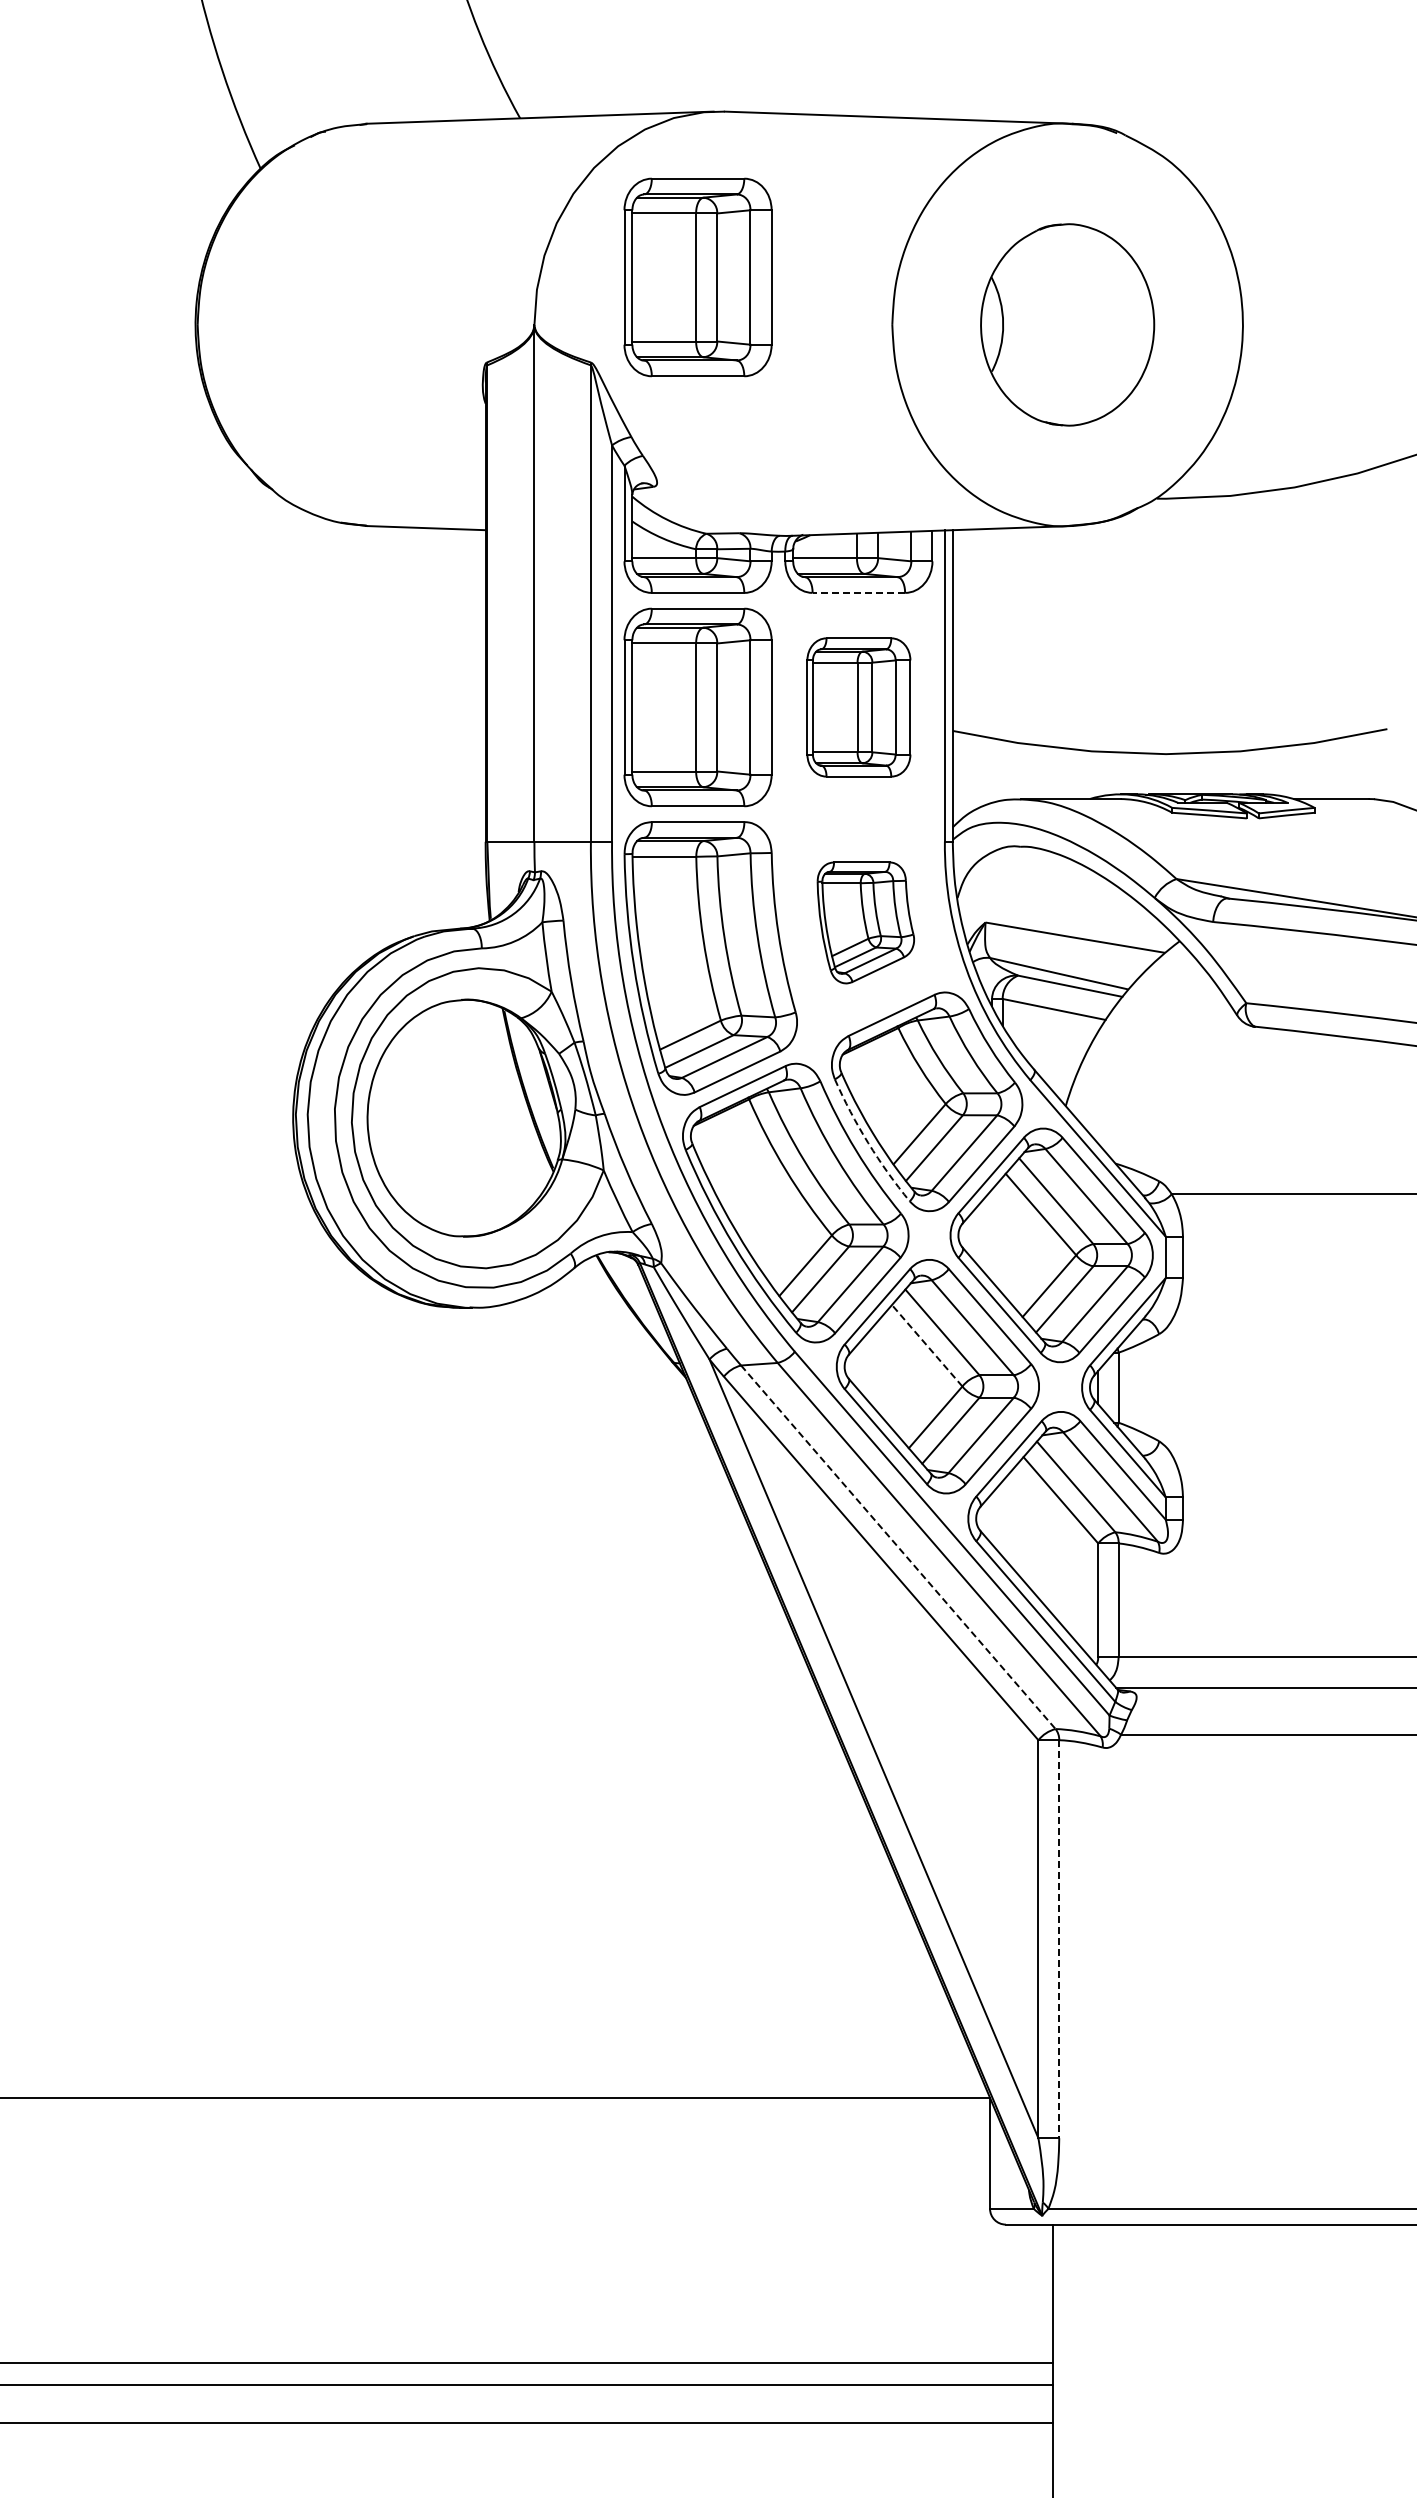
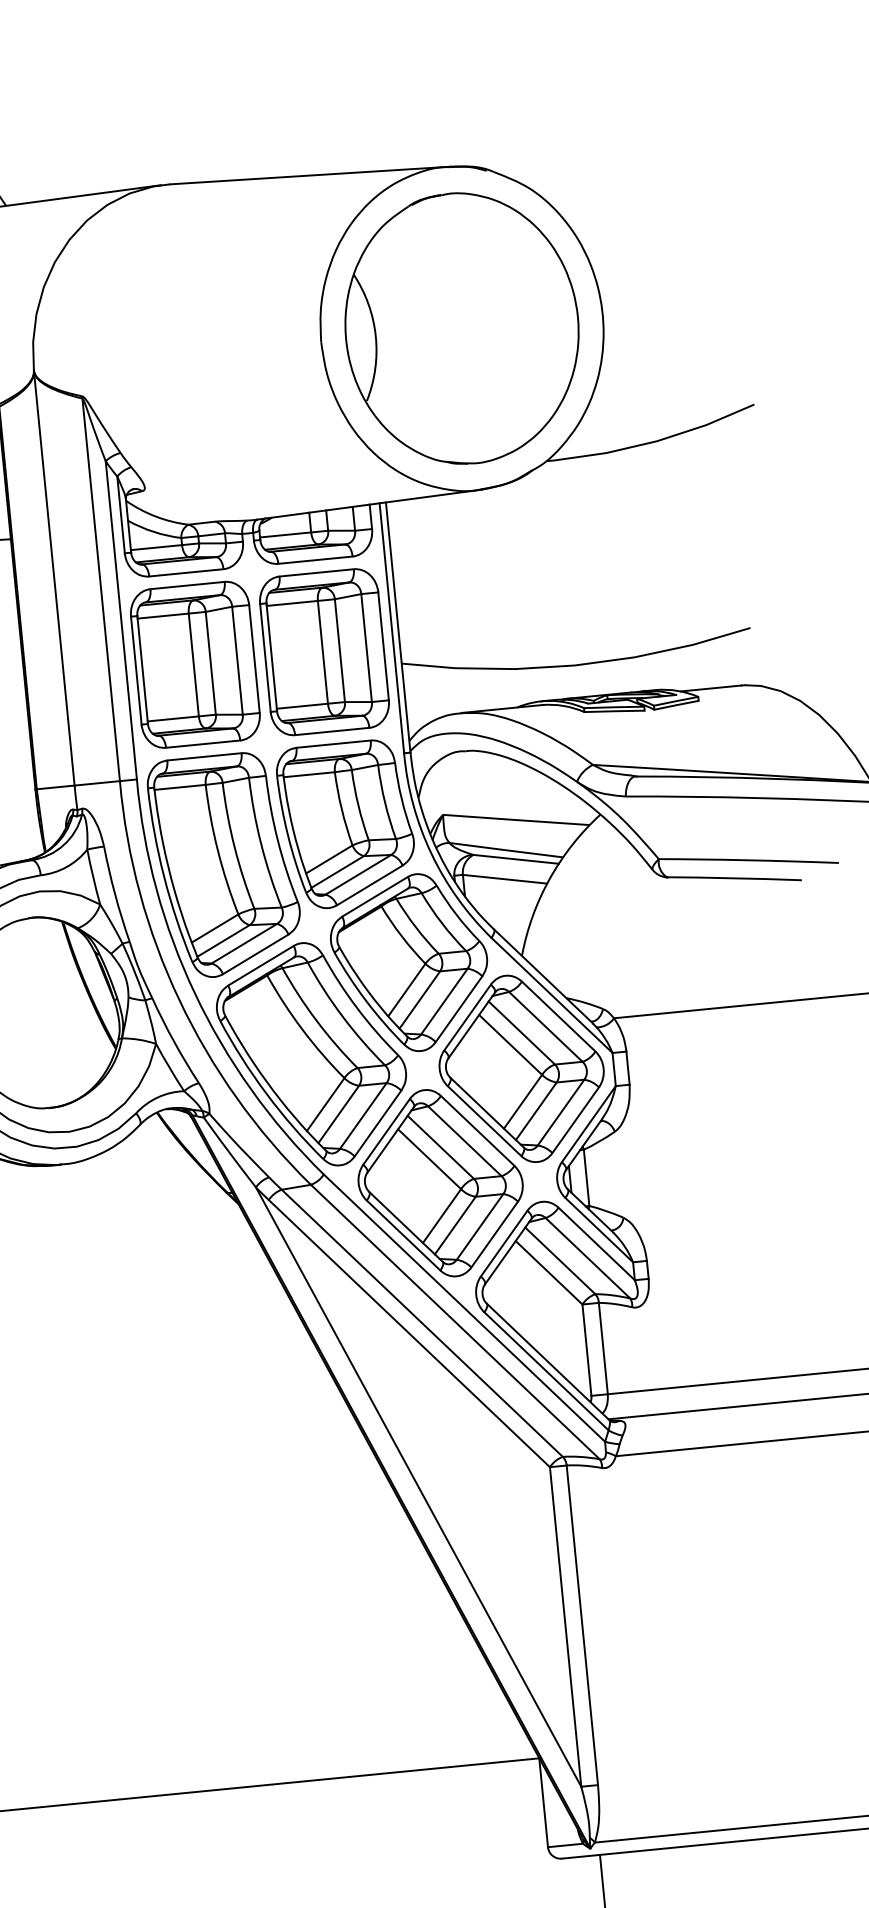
part: (697, 277) -> (161, 319), removed
part: (1067, 324) -> (461, 328), size x1.67
line: (858, 592) -> (315, 559), dashed -> solid
part: (858, 707) -> (324, 652), size x1.43
part: (865, 922) -> (346, 824), size x1.67
arc: (868, 1142) -> (366, 1000), dashed -> solid
line: (927, 1345) -> (429, 1159), dashed -> solid
line: (898, 1547) -> (422, 1323), dashed -> solid
line: (1059, 1939) -> (582, 1625), dashed -> solid

